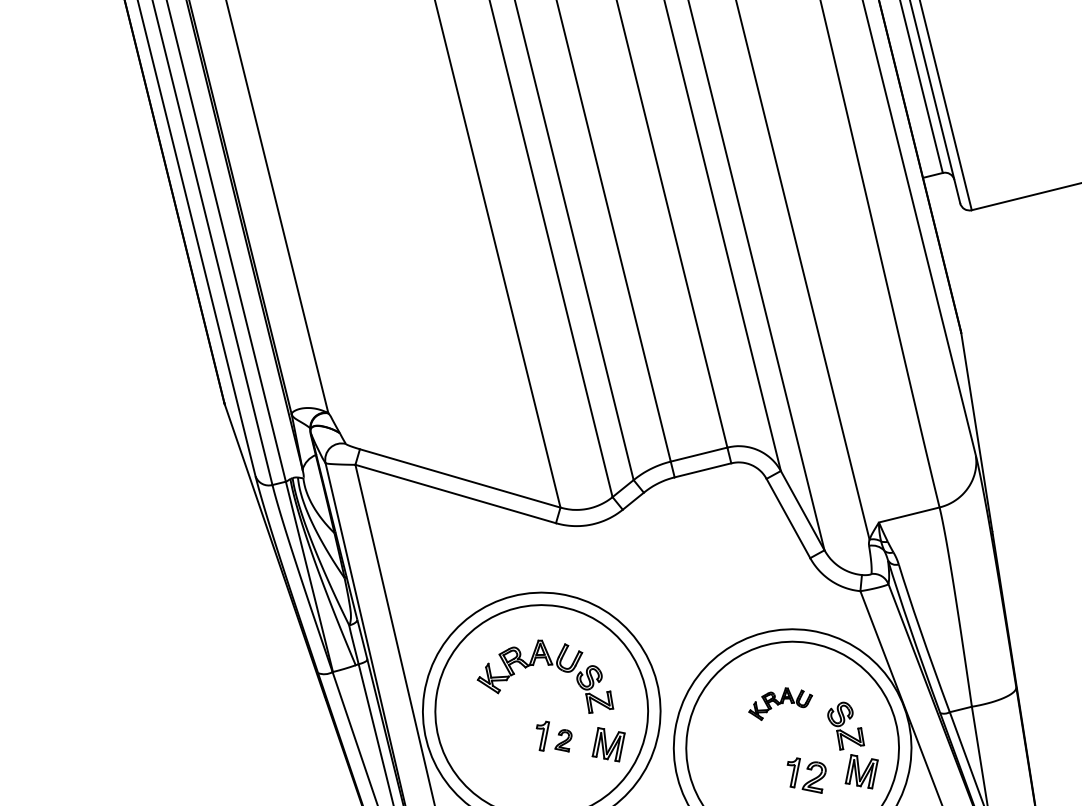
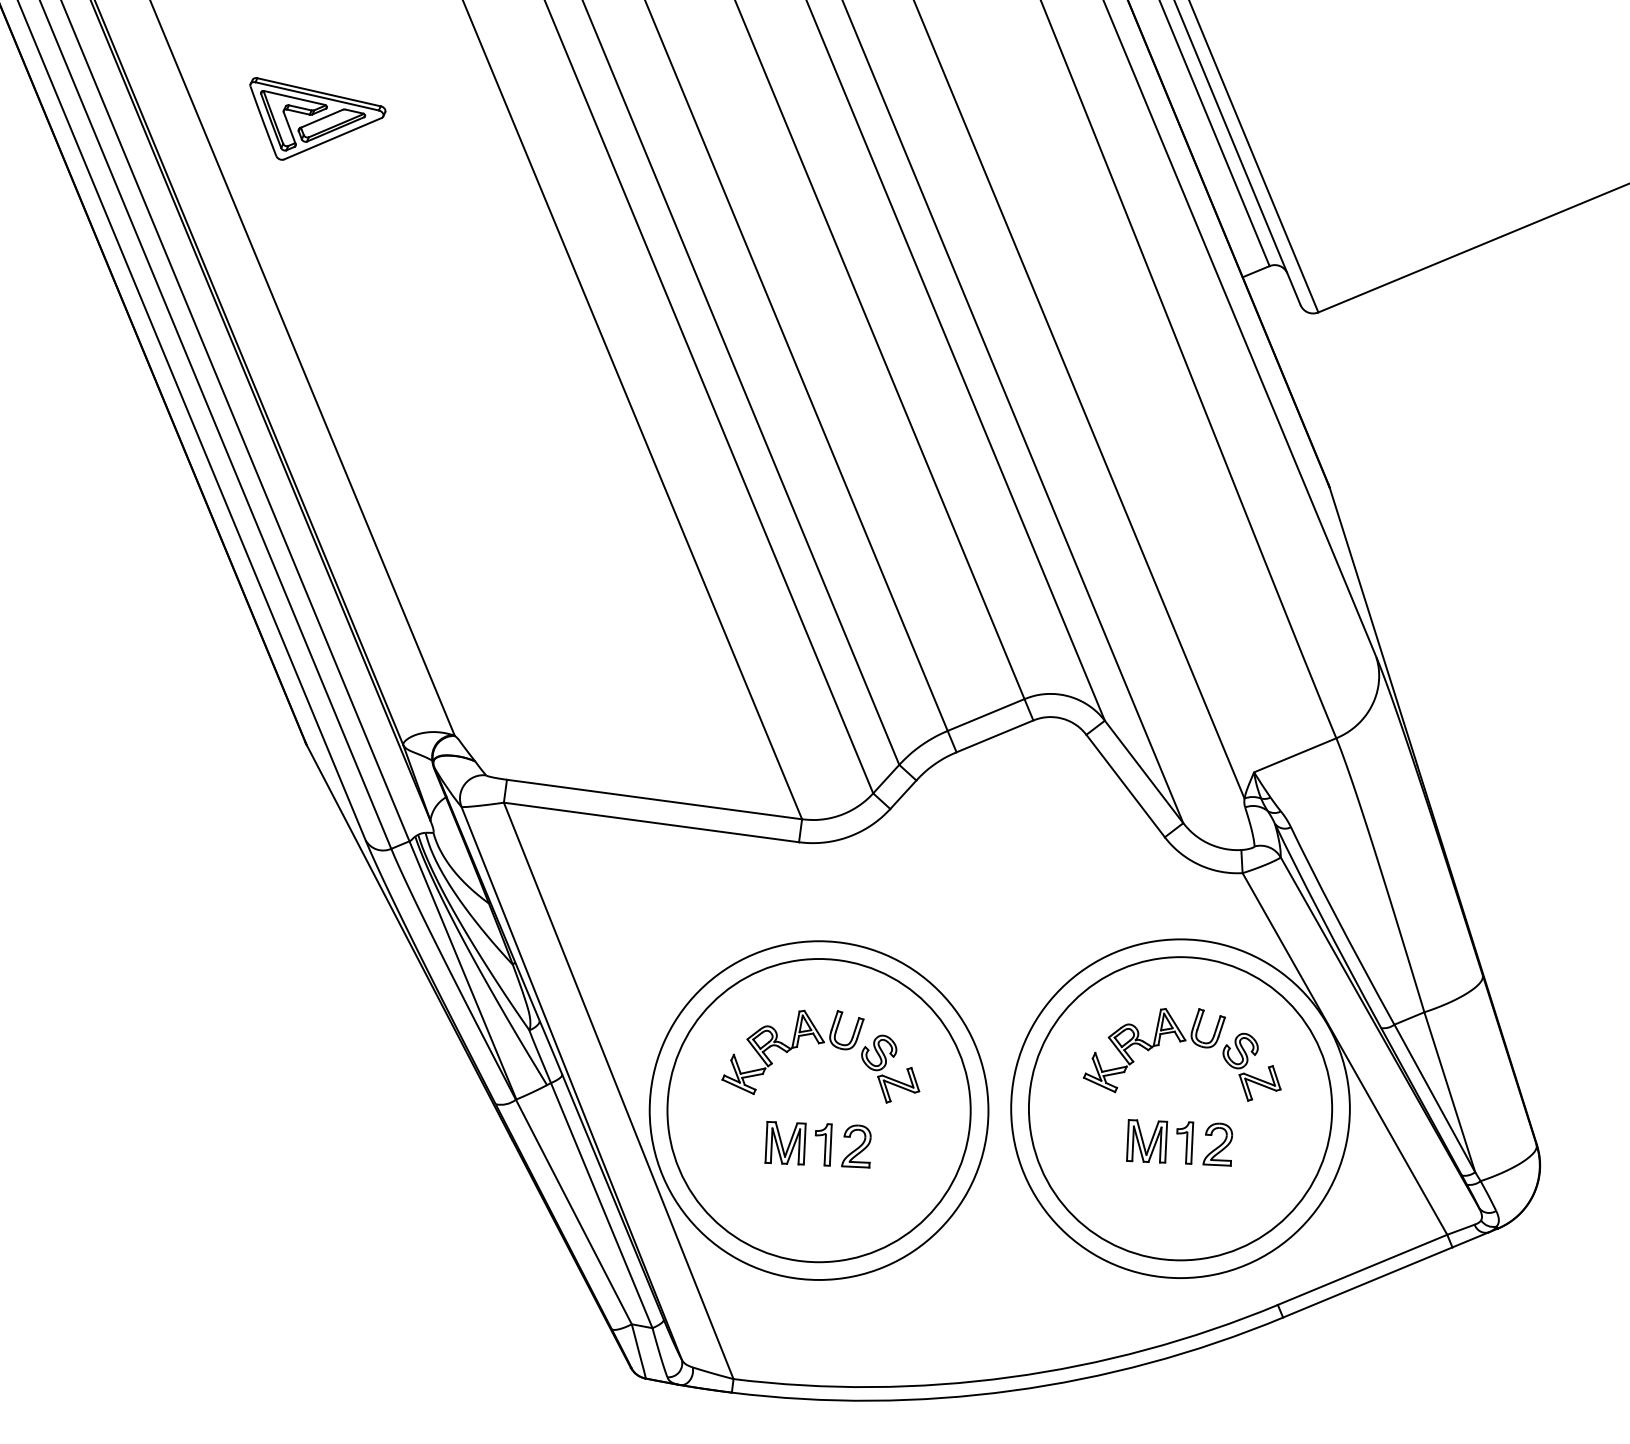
part: (780, 704) -> (1153, 1050), size x1.67
part: (563, 740) -> (856, 1146), size x1.43
part: (608, 744) -> (785, 1143), moved
part: (862, 771) -> (1147, 1141), moved

